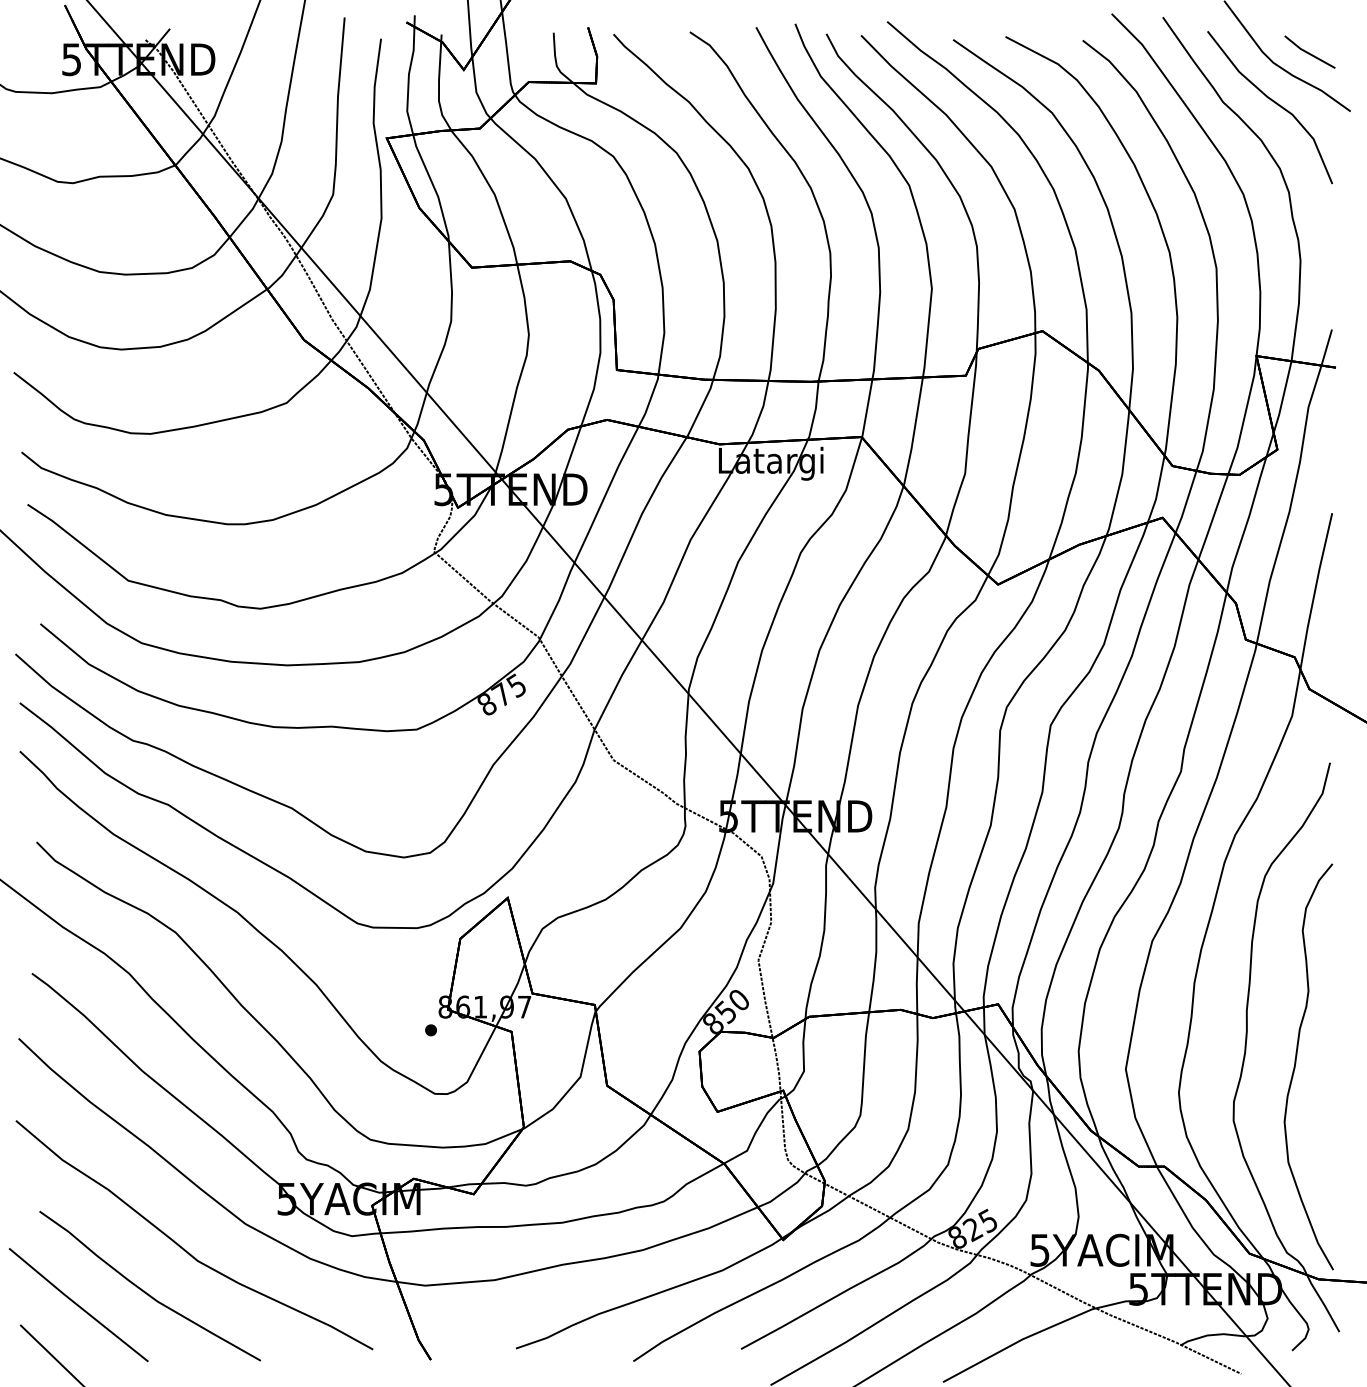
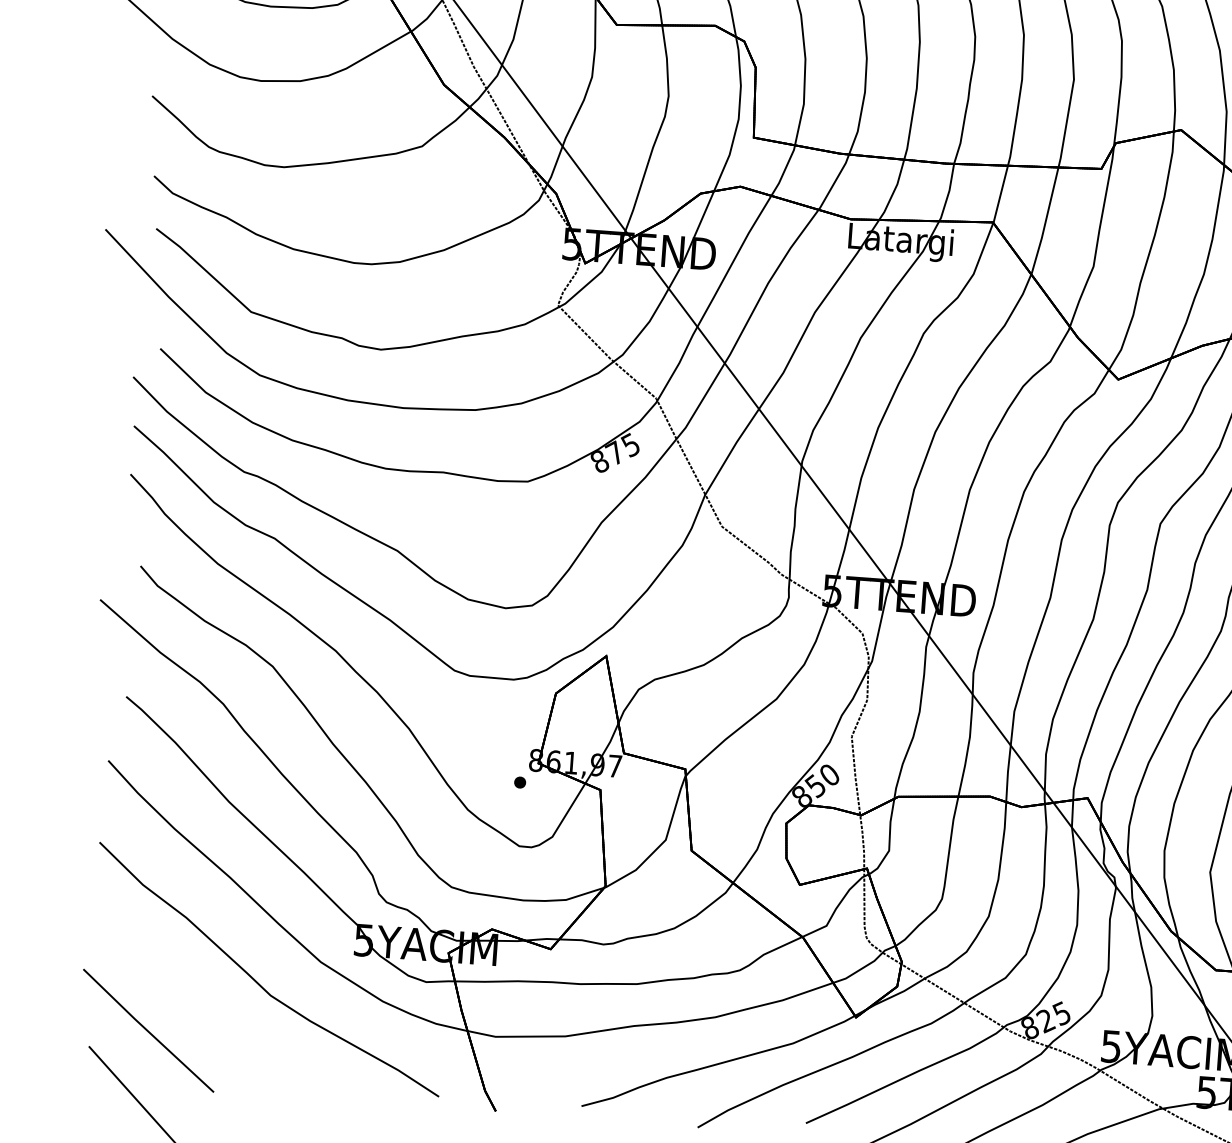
curve: (145, 1291) -> (216, 1022), removed

